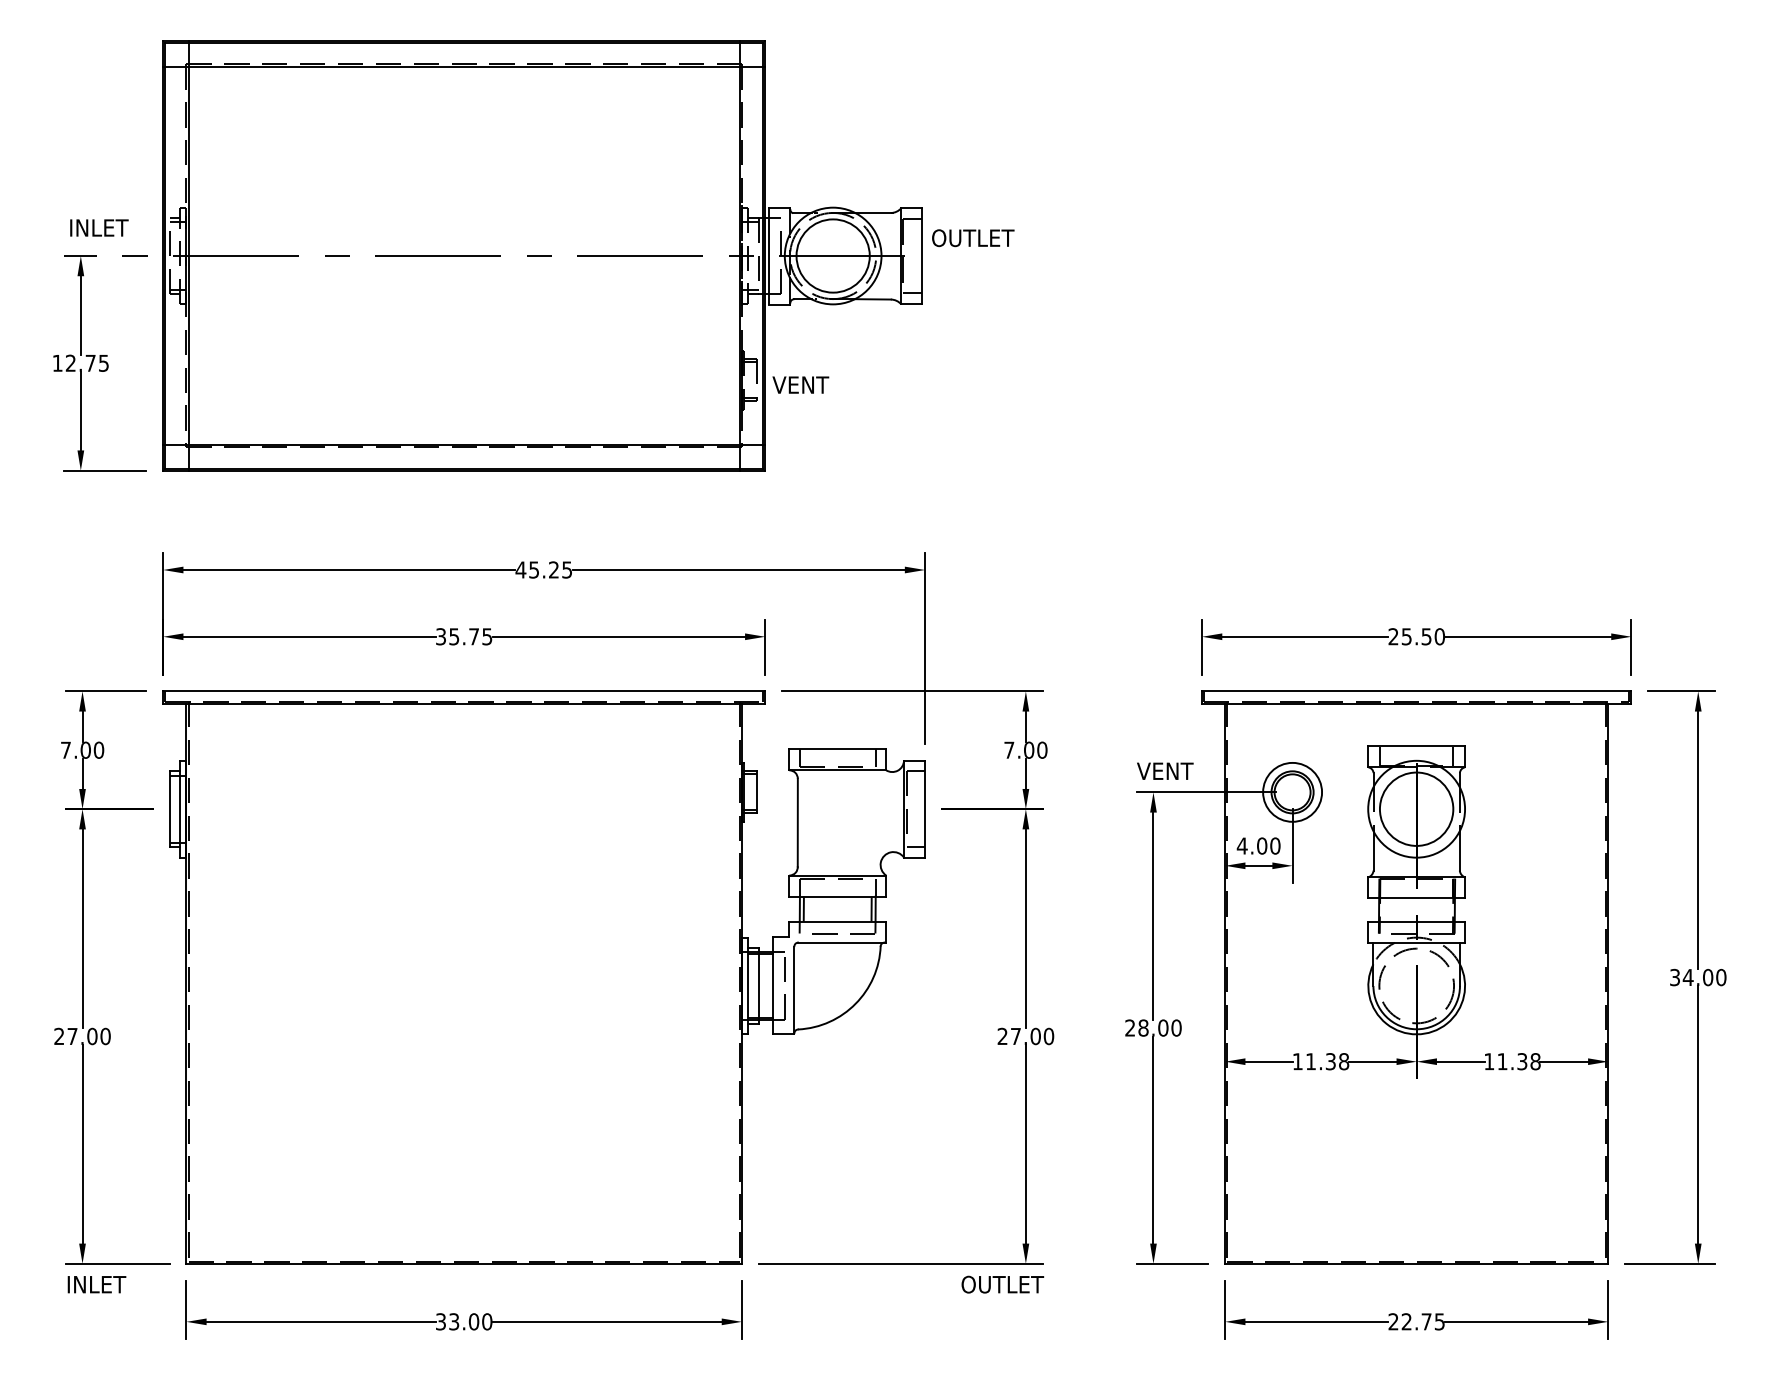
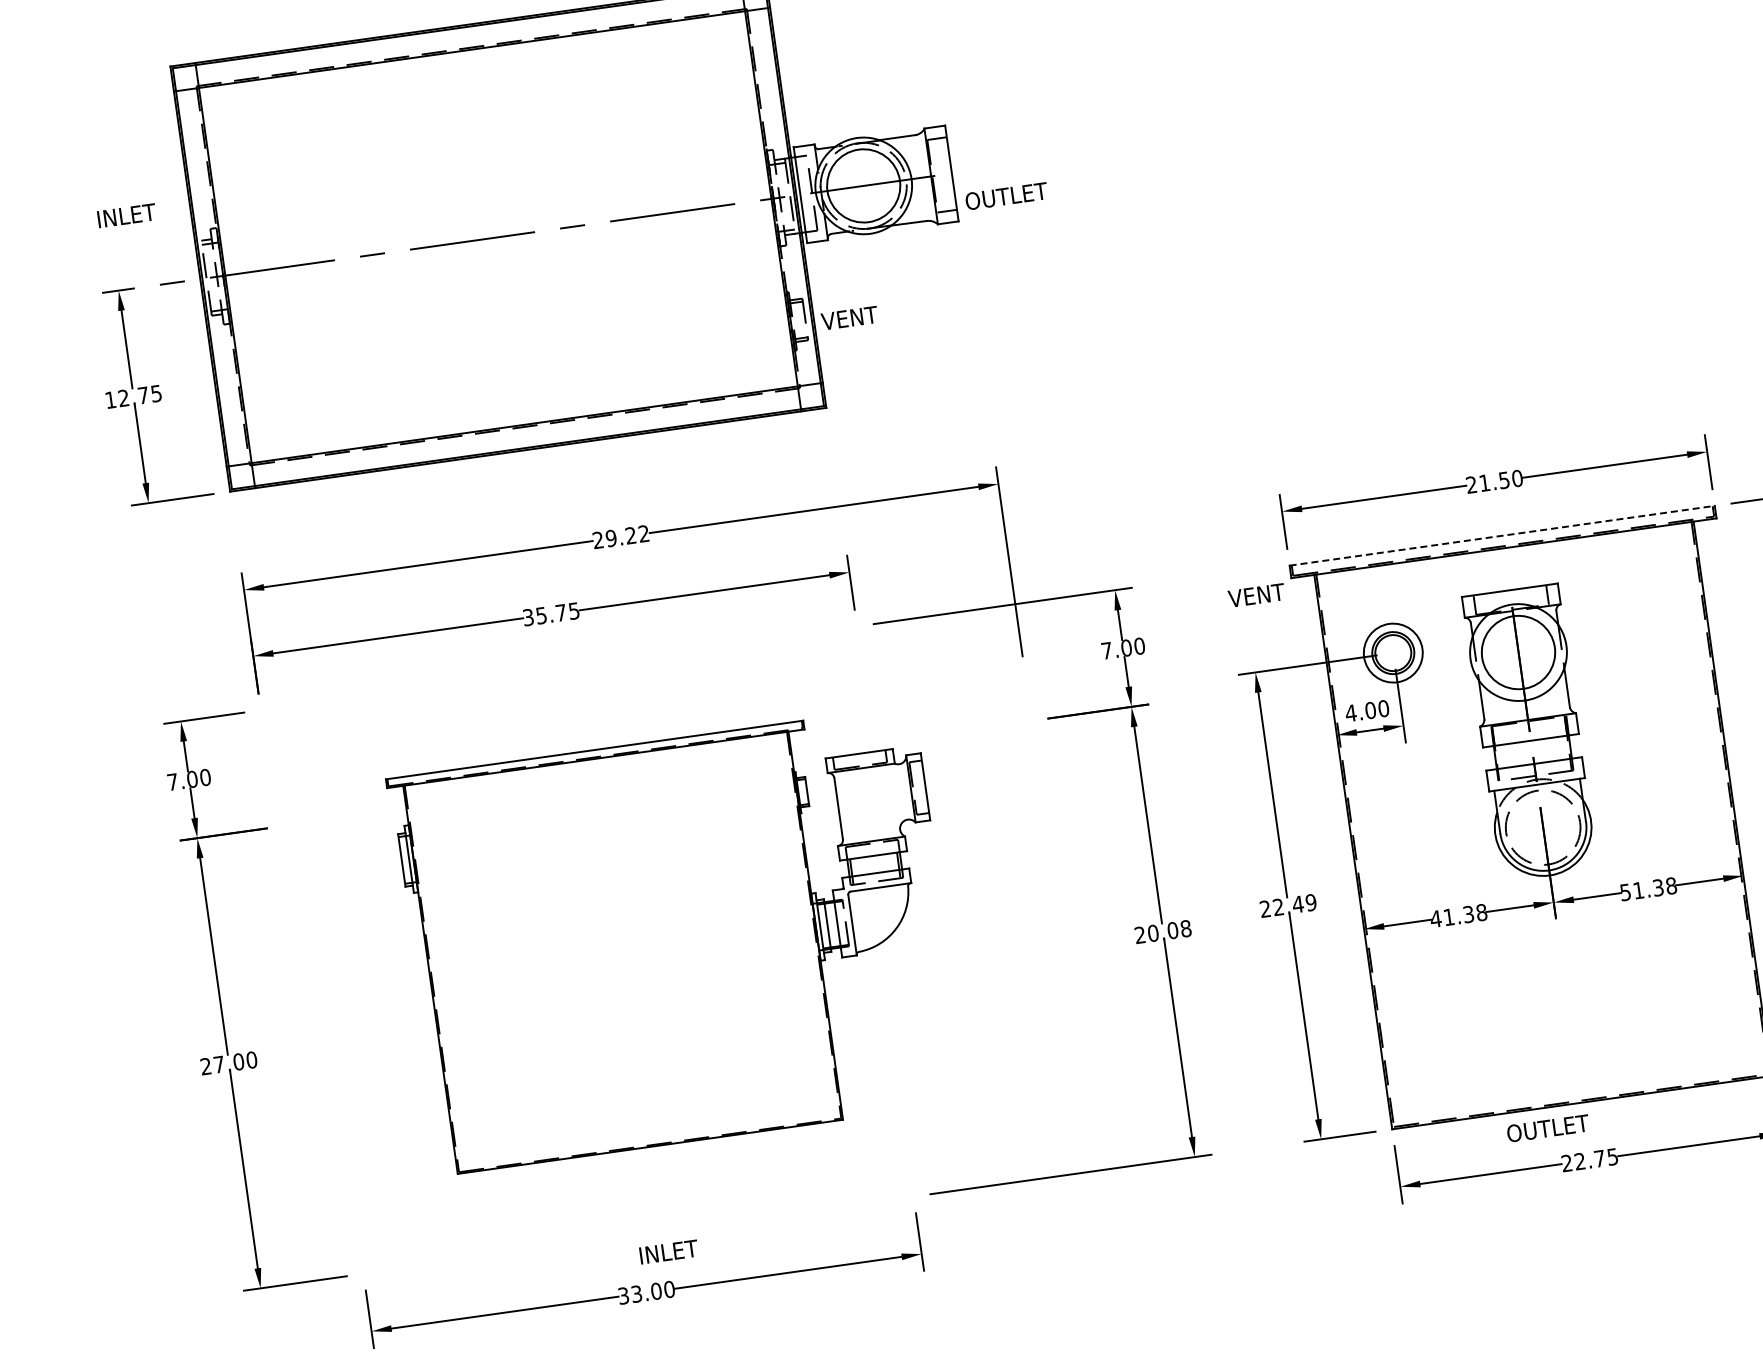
text: (99, 227) -> (126, 215), moved
text: (973, 238) -> (1006, 196), moved
text: (543, 569) -> (620, 536), 45.25 -> 29.22
text: (1406, 636) -> (1484, 482), 25.50 -> 21.50
line: (1416, 691) -> (1501, 535), solid -> dashed
text: (1165, 770) -> (1256, 594), moved
part: (543, 977) -> (677, 940), size x0.7
text: (1159, 1027) -> (1294, 904), 28.00 -> 22.49
text: (1032, 1036) -> (1169, 931), 27.00 -> 20.08
text: (1297, 1061) -> (1435, 918), 11.38 -> 41.38
text: (1489, 1061) -> (1625, 892), 11.38 -> 51.38
text: (96, 1284) -> (668, 1251), moved
text: (1002, 1284) -> (1547, 1128), moved

